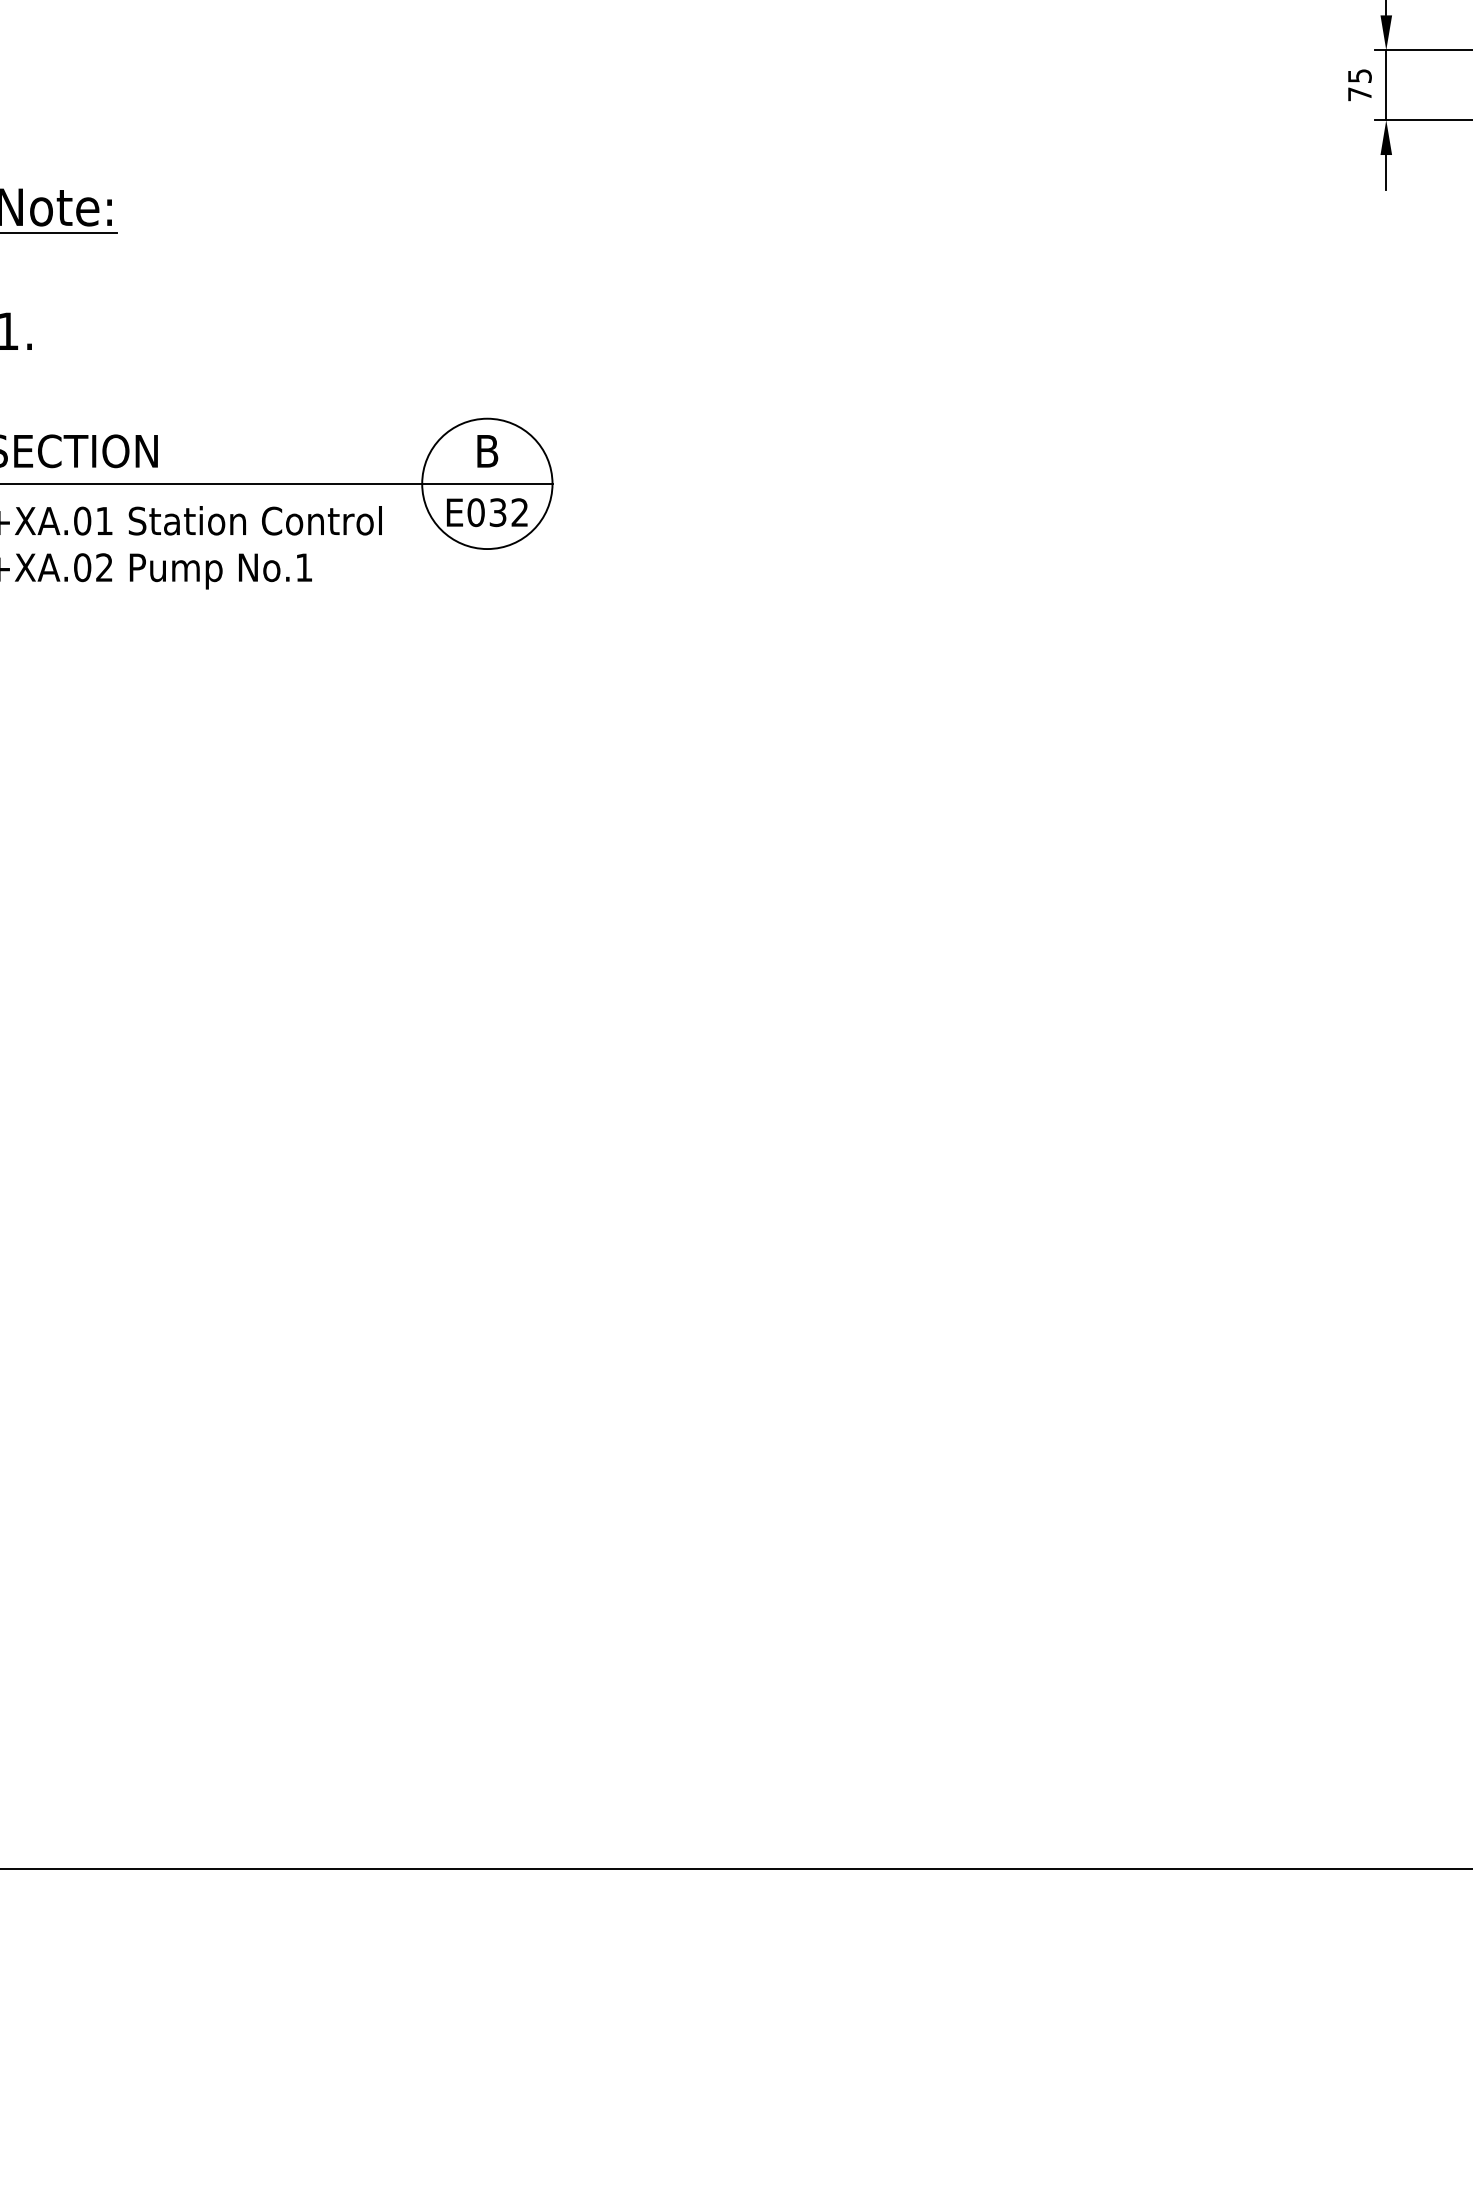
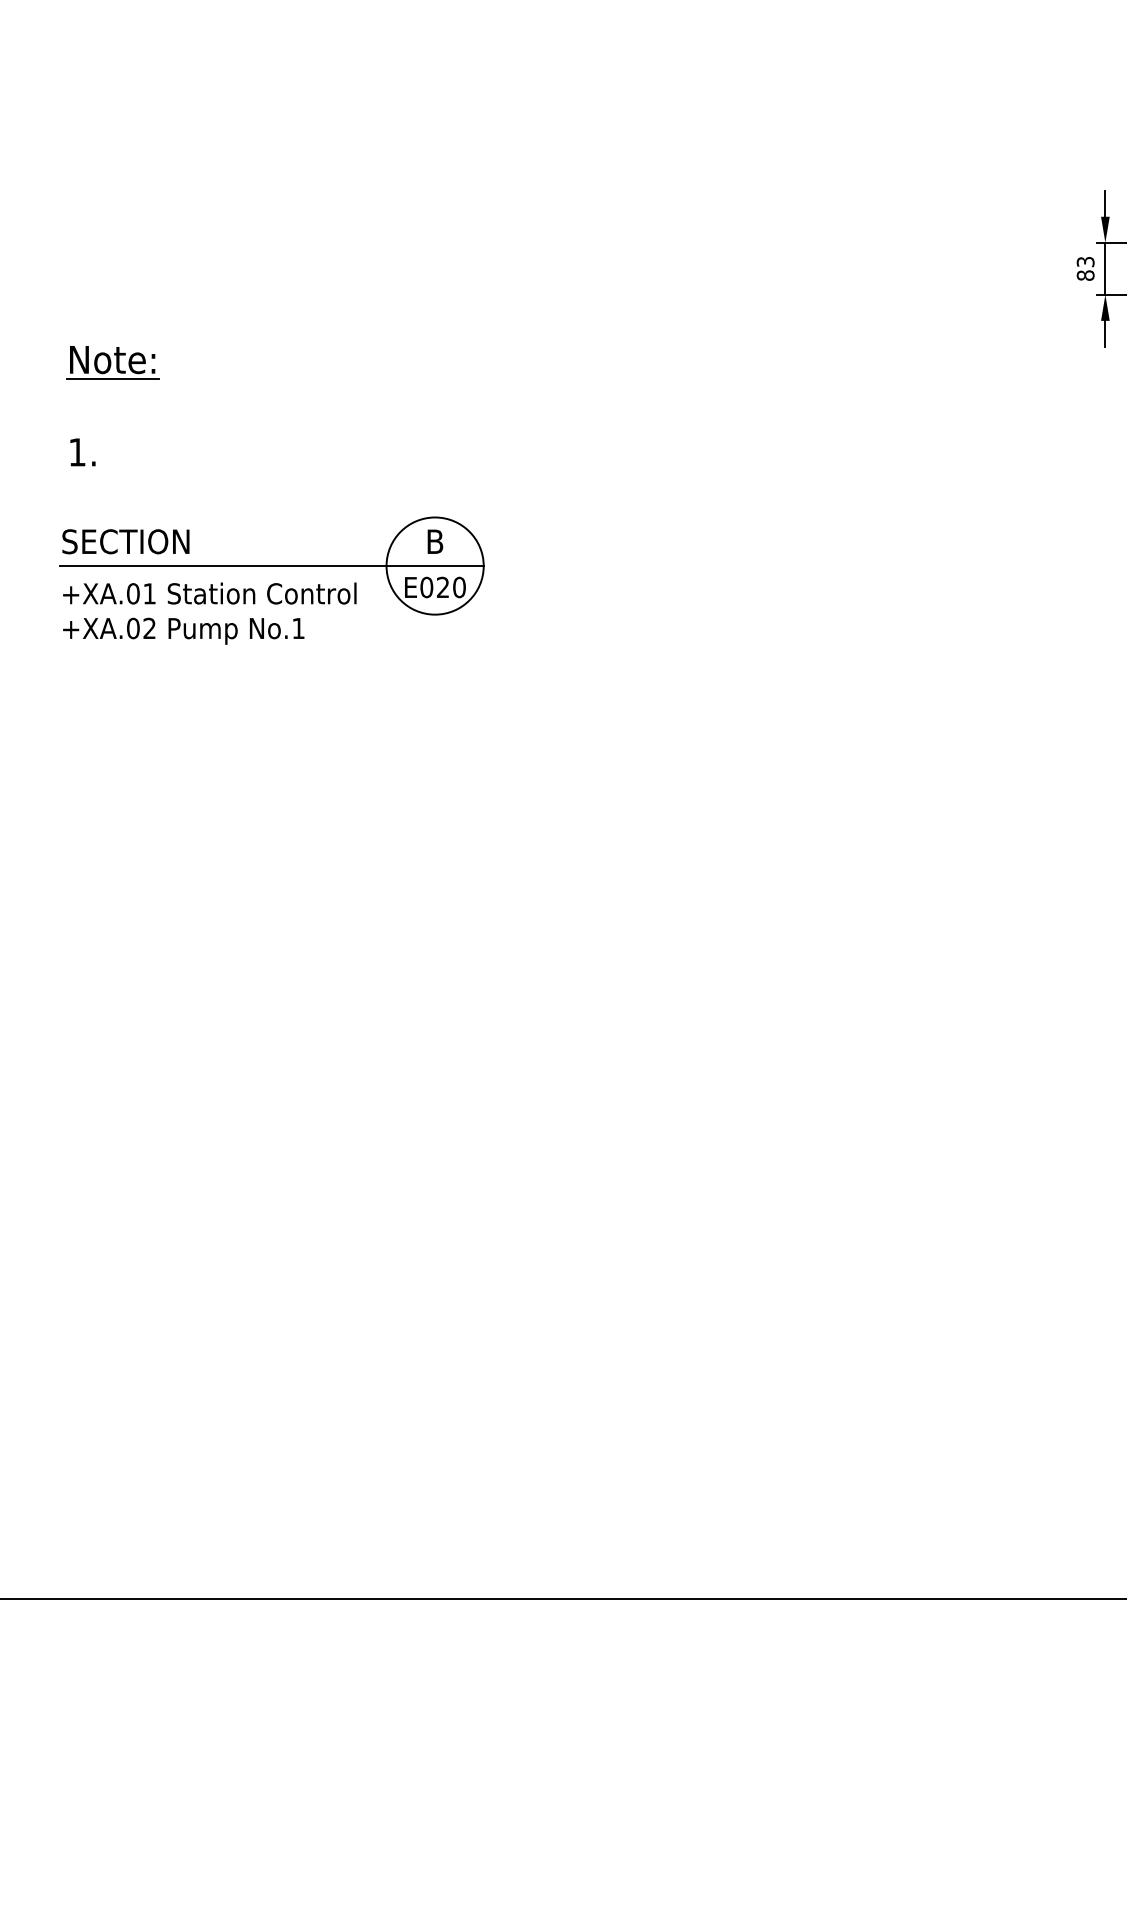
text: (1359, 84) -> (1085, 268), 75 -> 83
text: (509, 512) -> (451, 587), E032 -> E020

